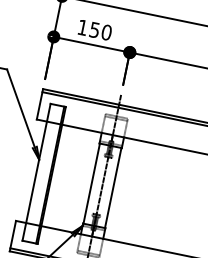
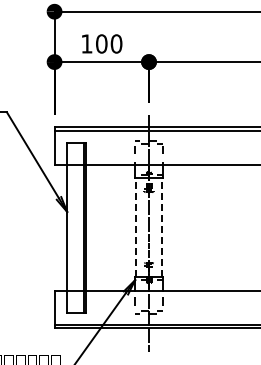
text: (94, 29) -> (101, 43), 150 -> 100
line: (91, 183) -> (135, 227), solid -> dashed
line: (113, 187) -> (162, 227), solid -> dashed

